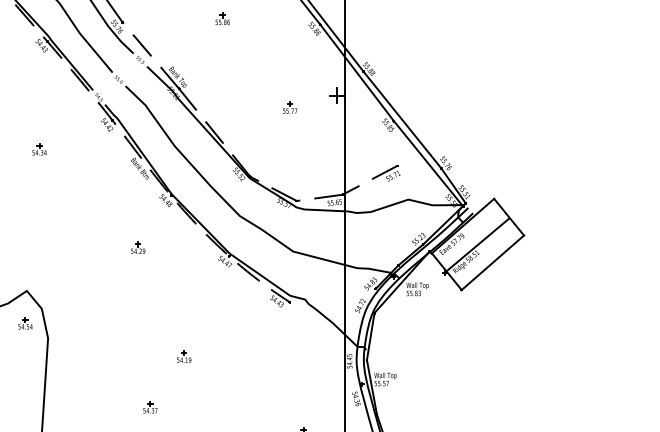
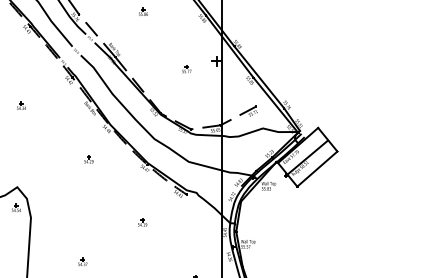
part: (39, 148) -> (21, 105), moved
part: (184, 356) -> (142, 222), moved
part: (149, 406) -> (82, 261), moved

